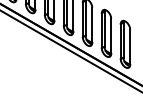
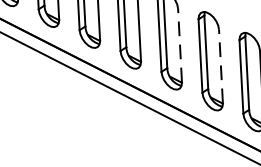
line: (92, 25) -> (180, 46), solid -> dashed
line: (111, 36) -> (221, 67), solid -> dashed

